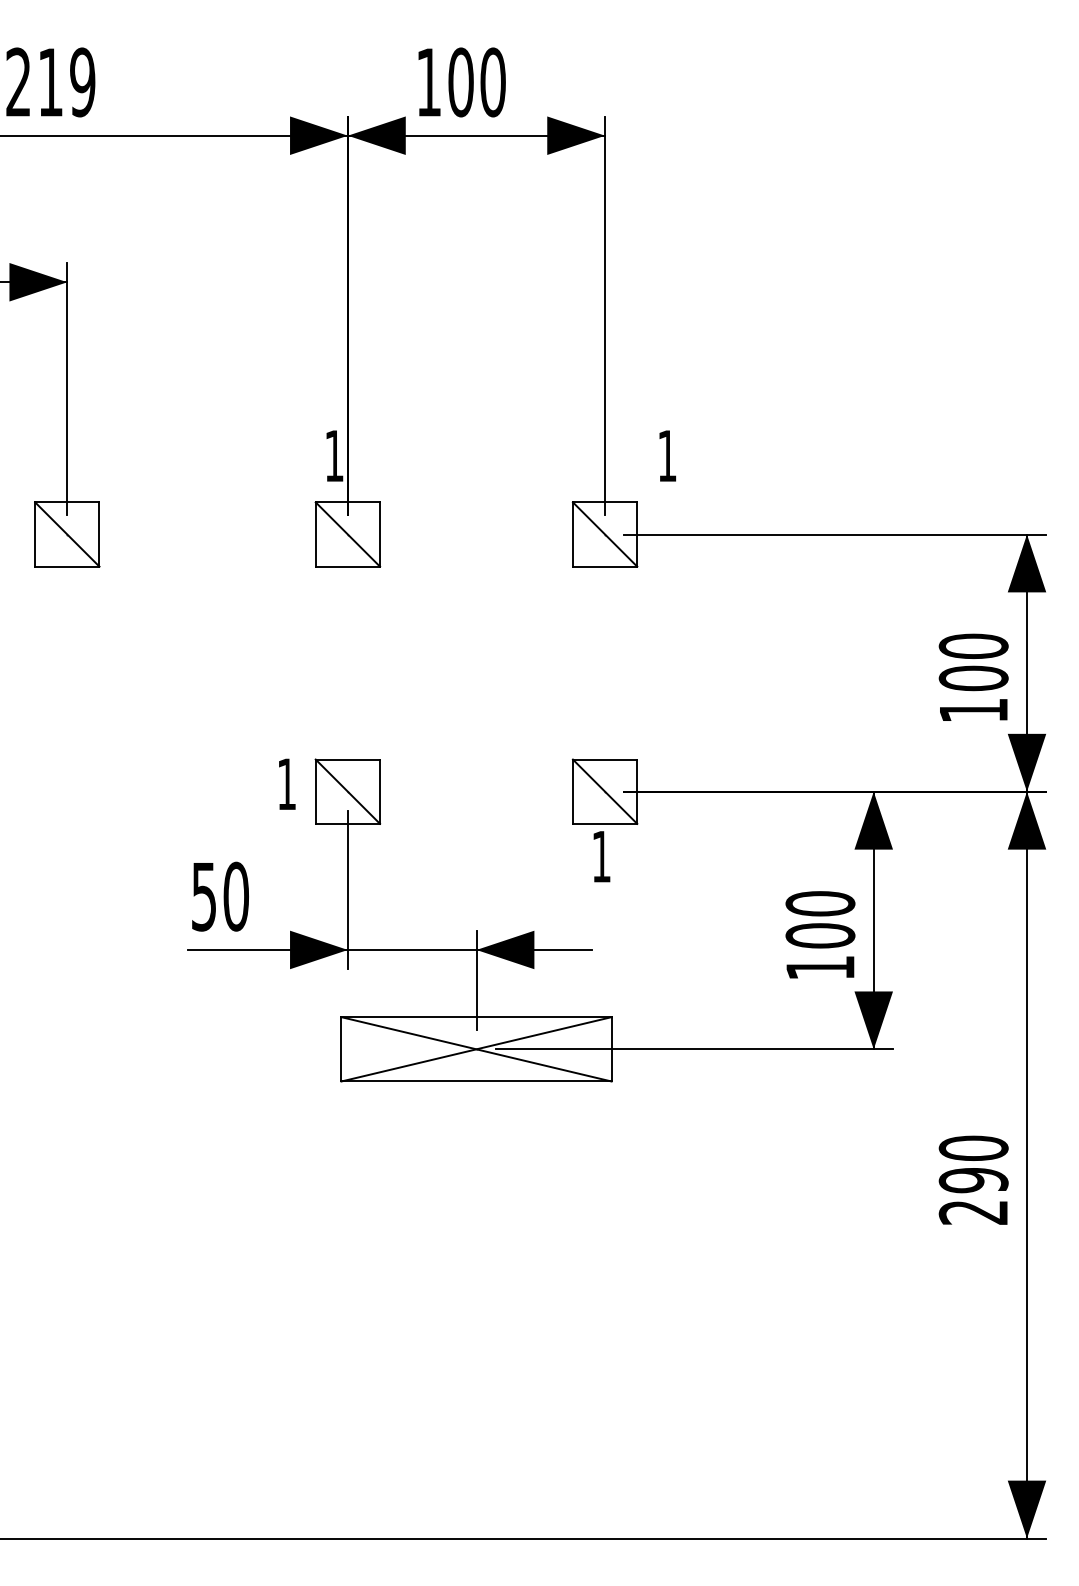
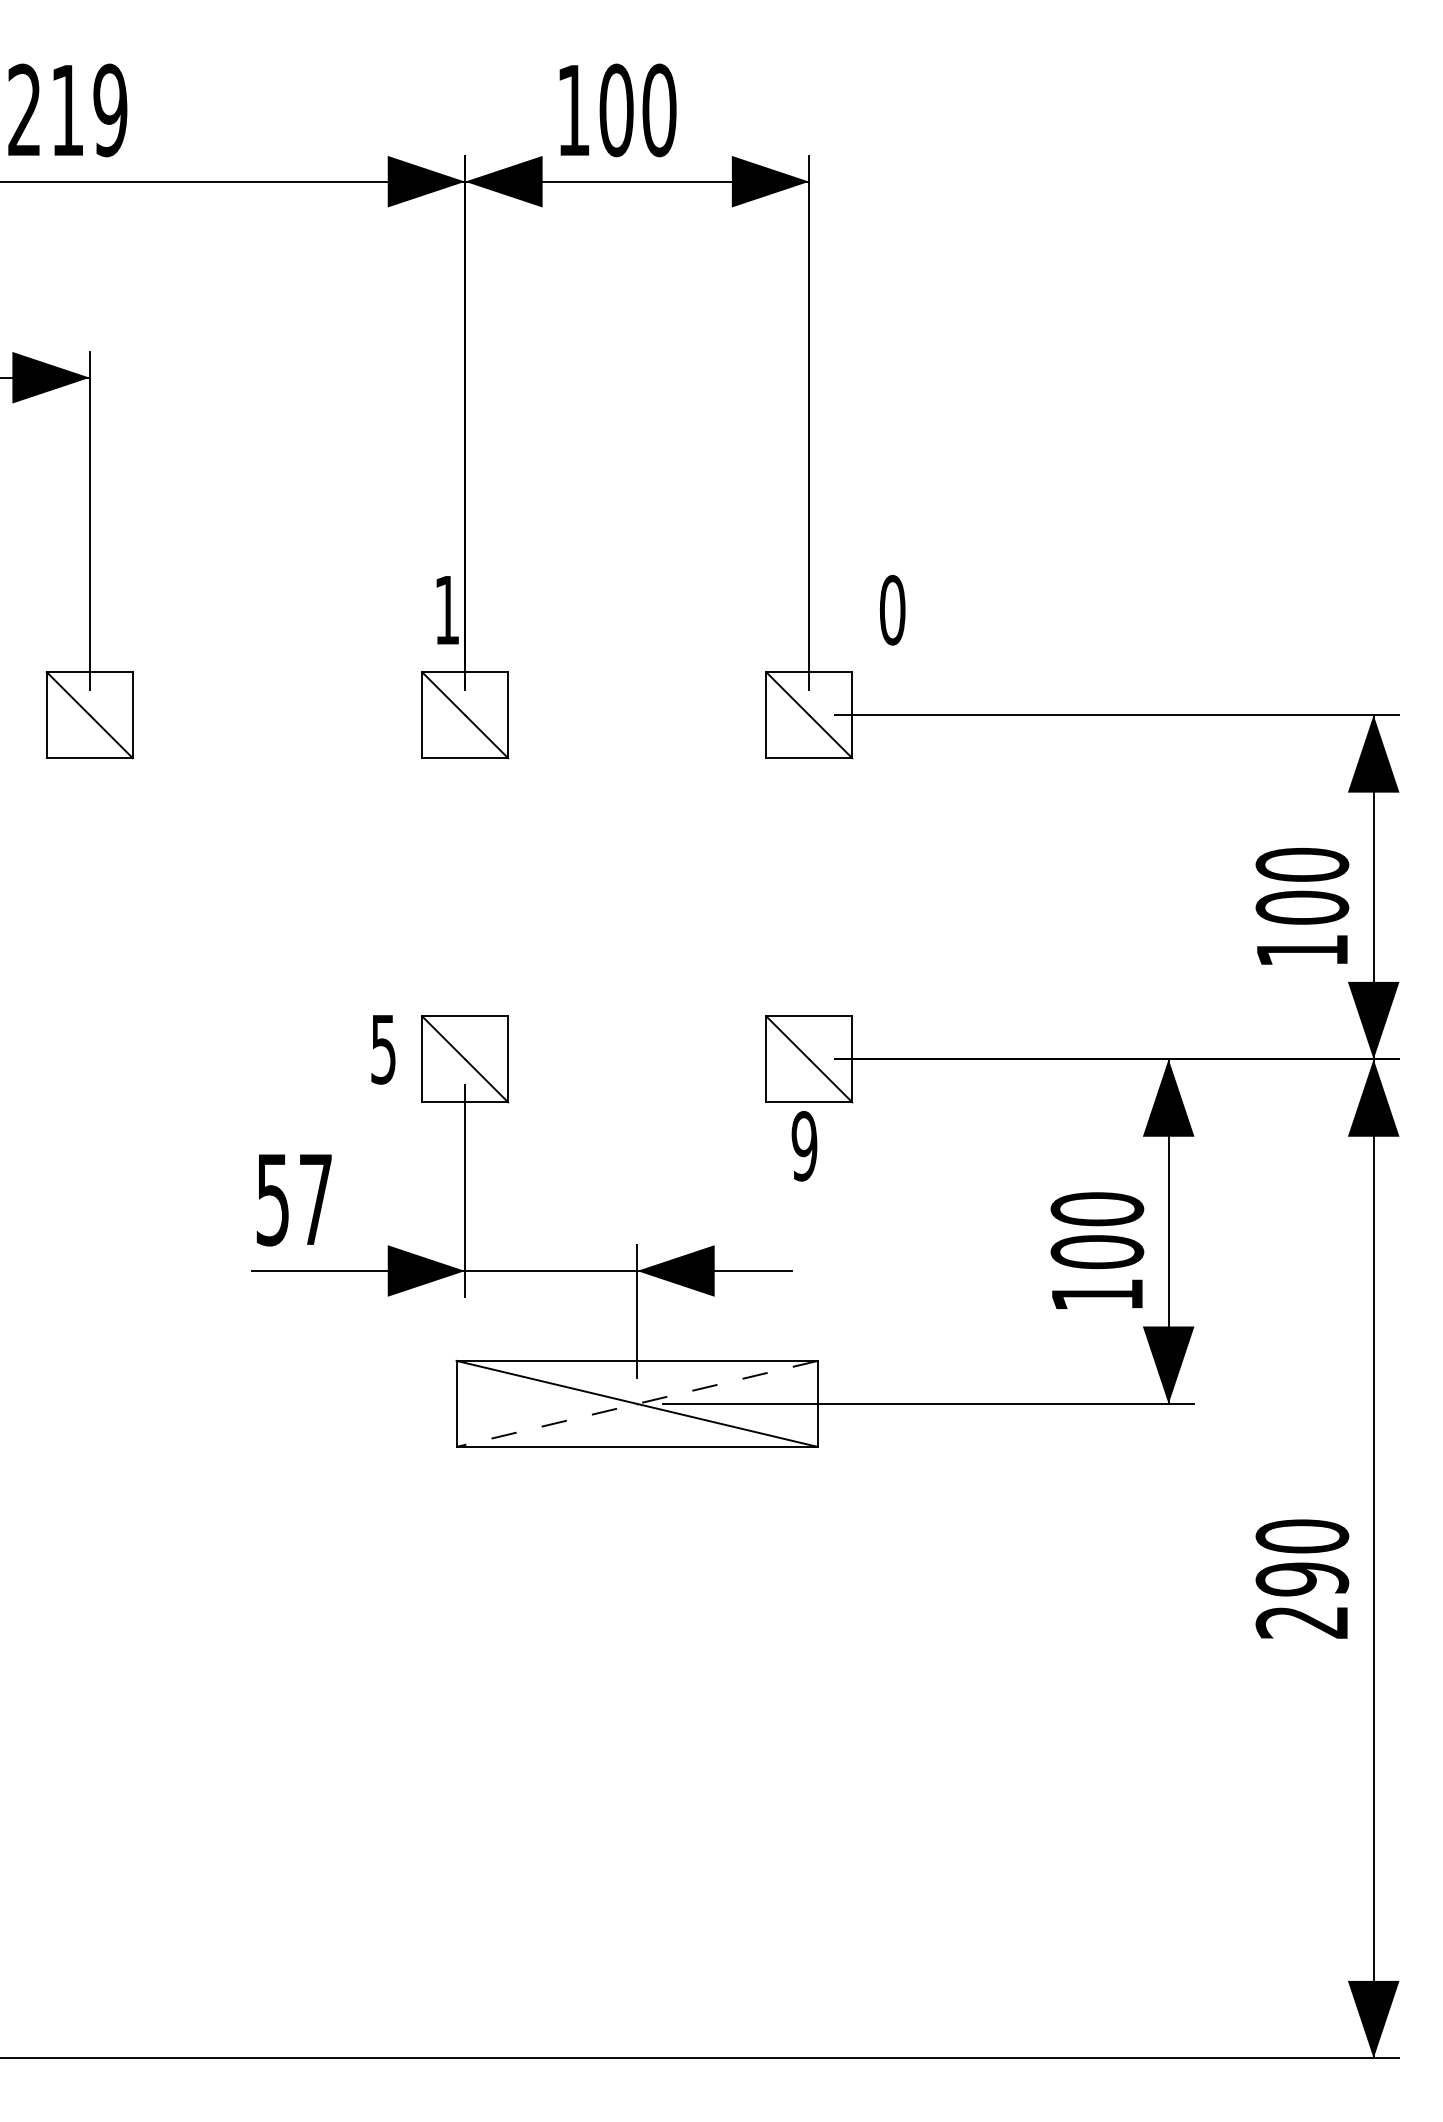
text: (667, 455) -> (892, 609), 1 -> 0
text: (286, 784) -> (383, 1049), 1 -> 5
text: (601, 856) -> (804, 1146), 1 -> 9
text: (236, 896) -> (315, 1199), 50 -> 57
line: (476, 1049) -> (637, 1403), solid -> dashed

